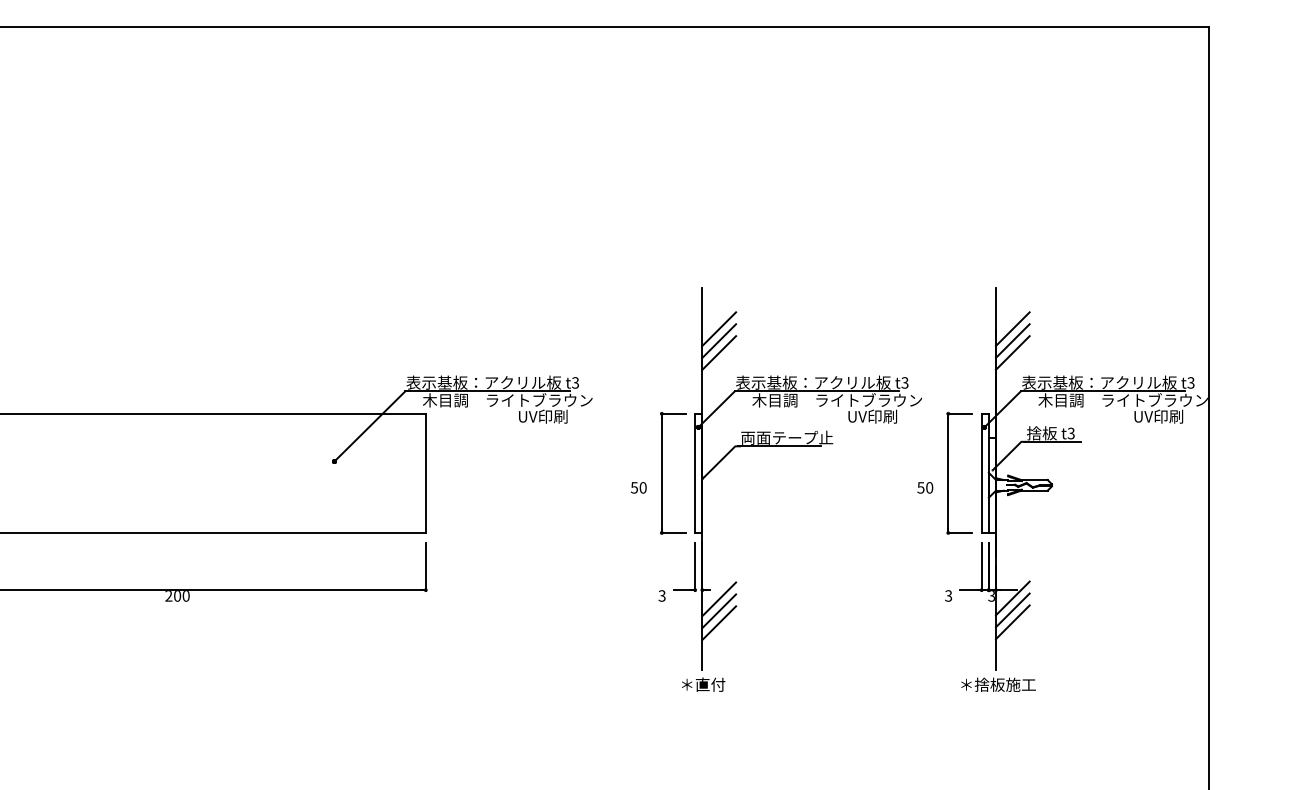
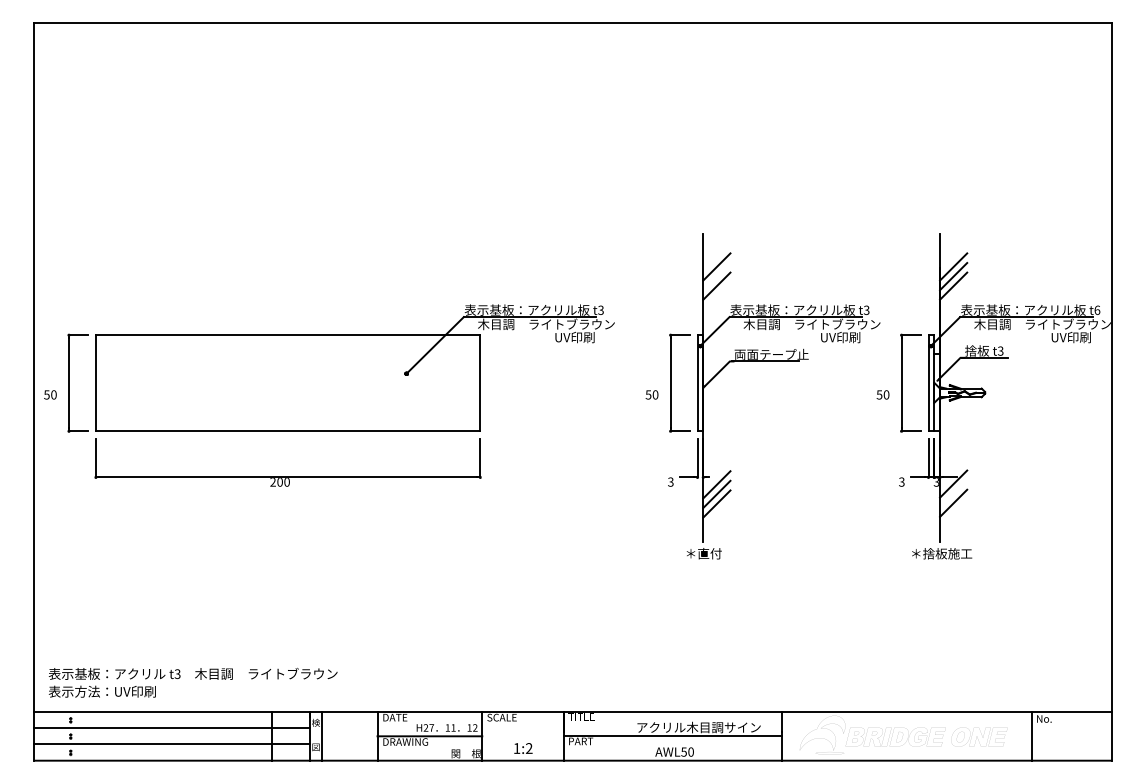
line: (718, 340) -> (716, 276), removed
text: (1191, 381) -> (1097, 309), t3 -> t6
line: (1012, 610) -> (953, 493), removed

